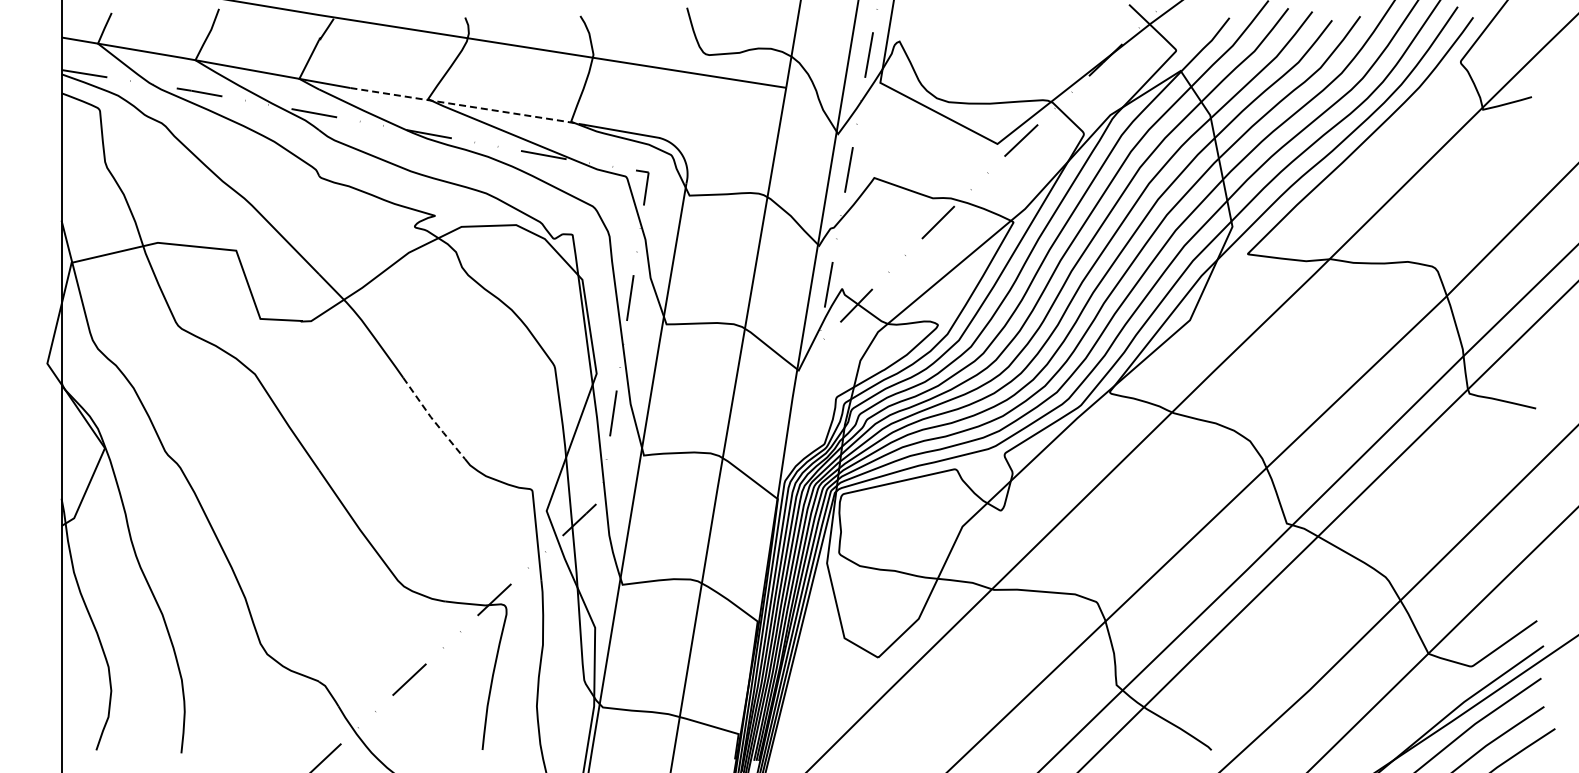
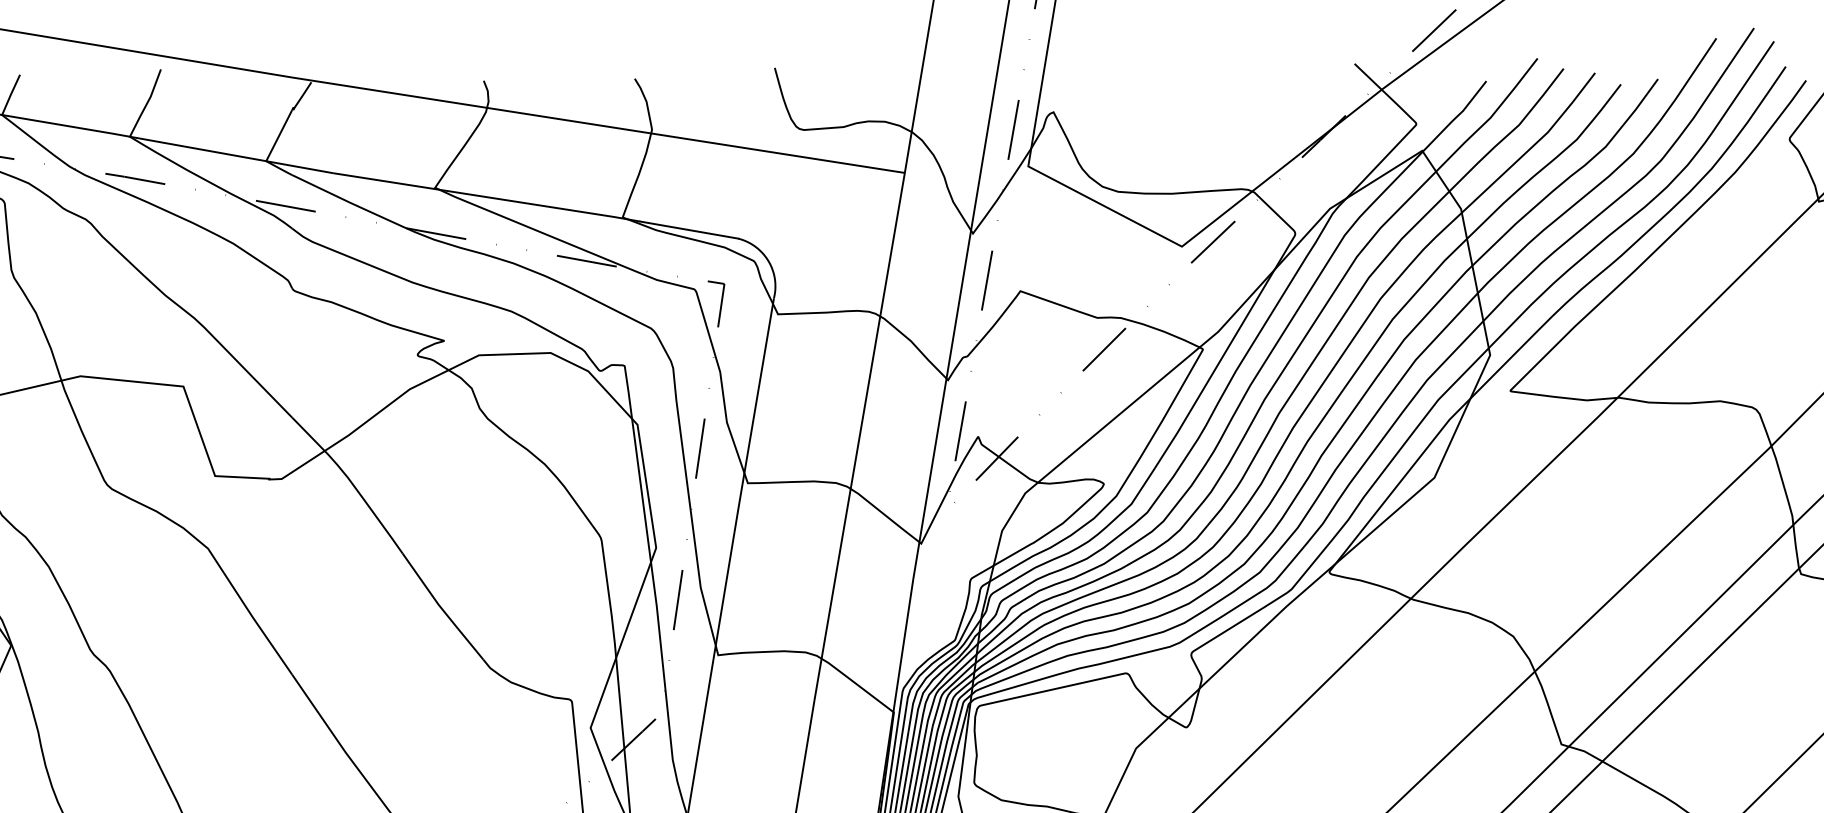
line: (468, 106) -> (488, 197), dashed -> solid
line: (433, 419) -> (442, 607), dashed -> solid

